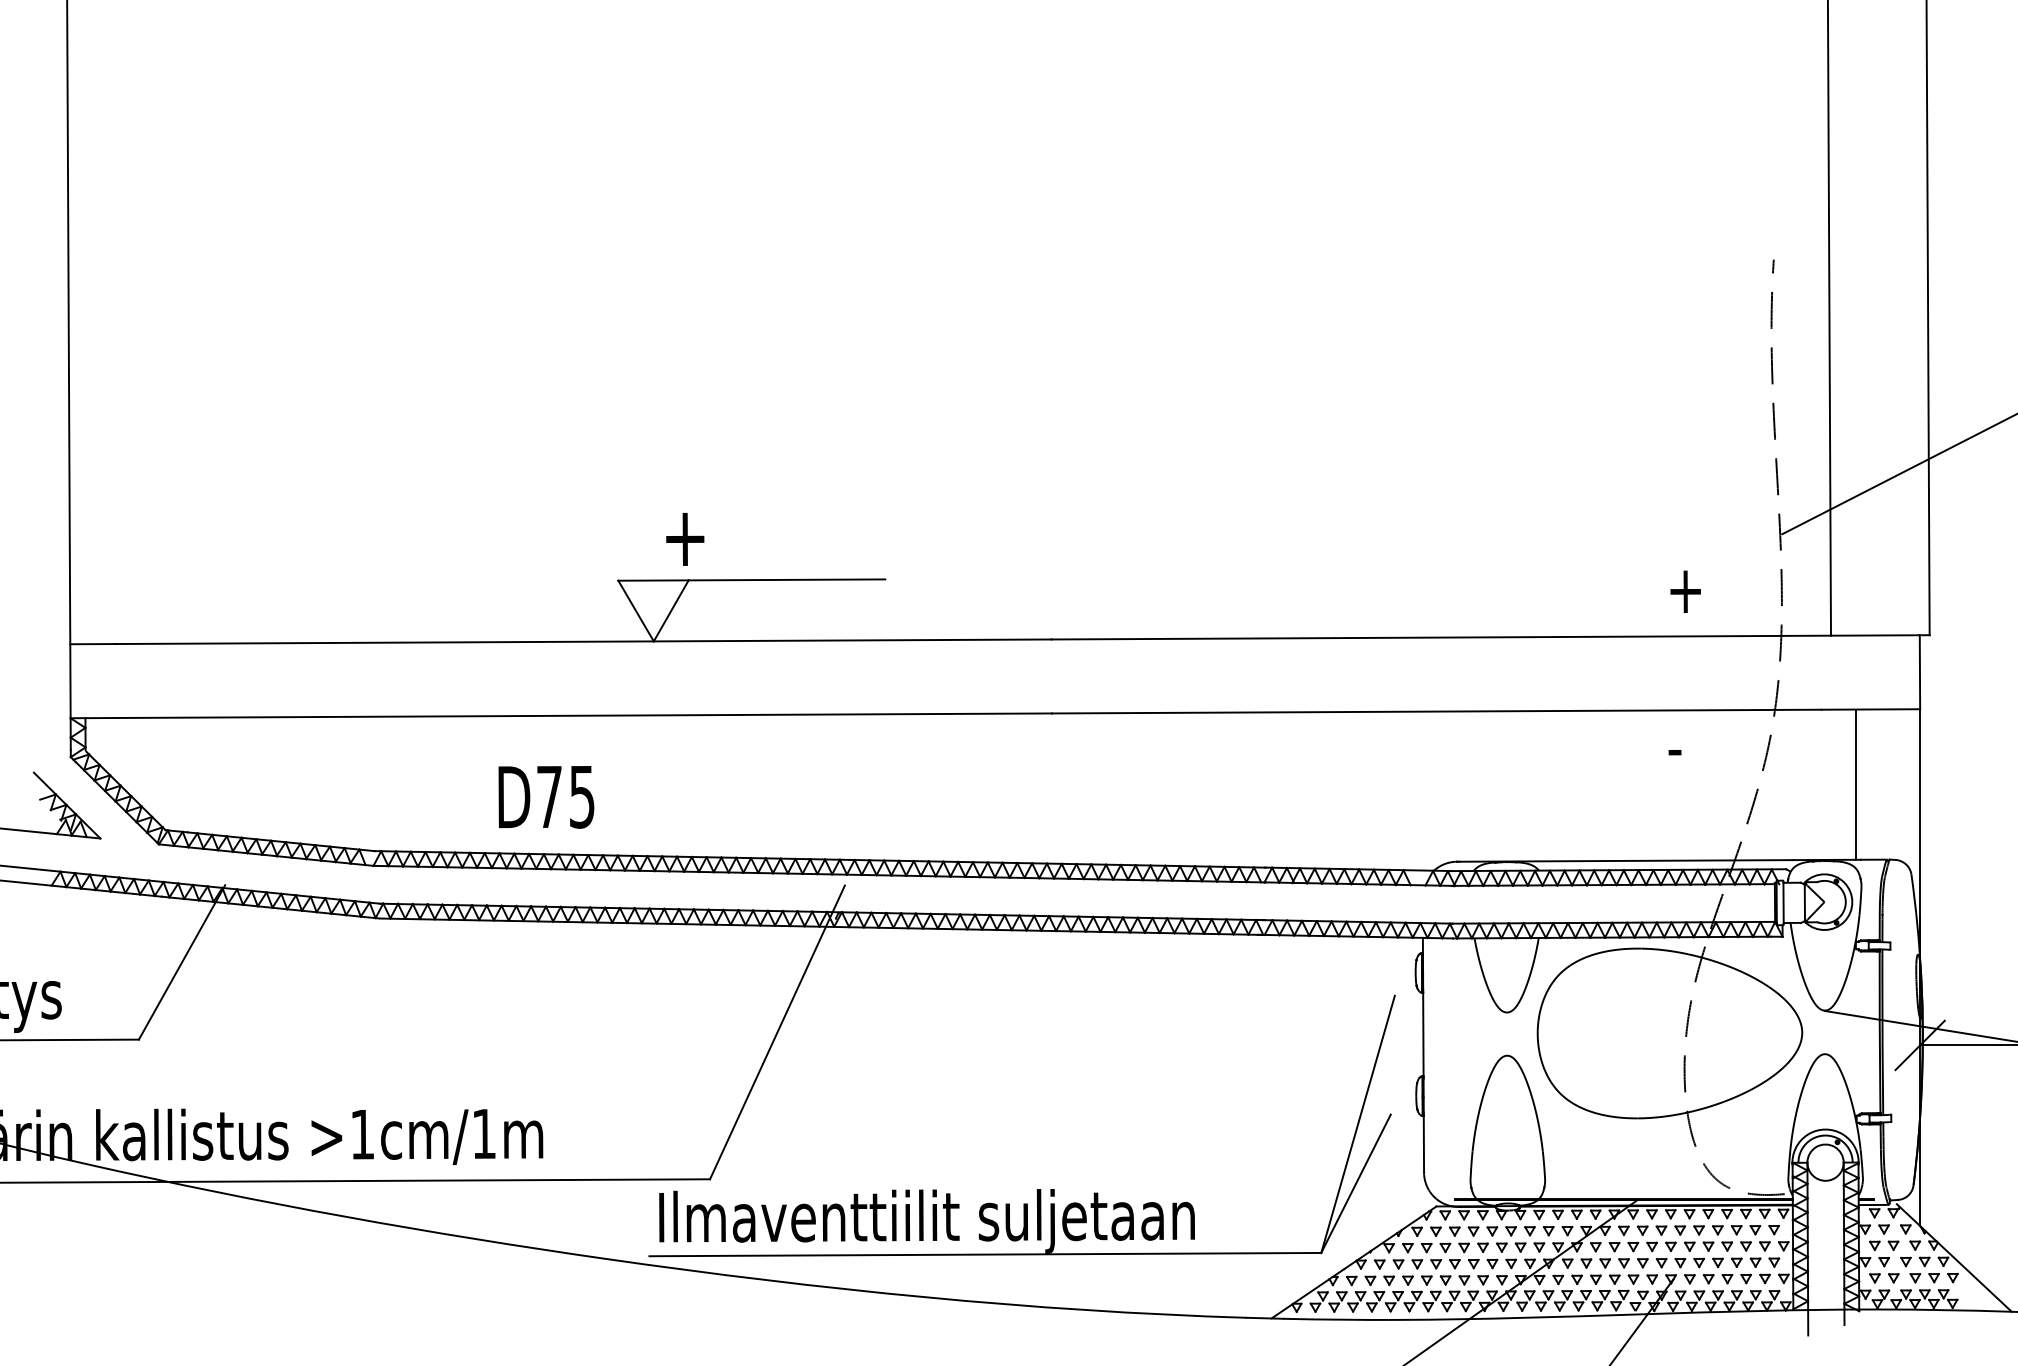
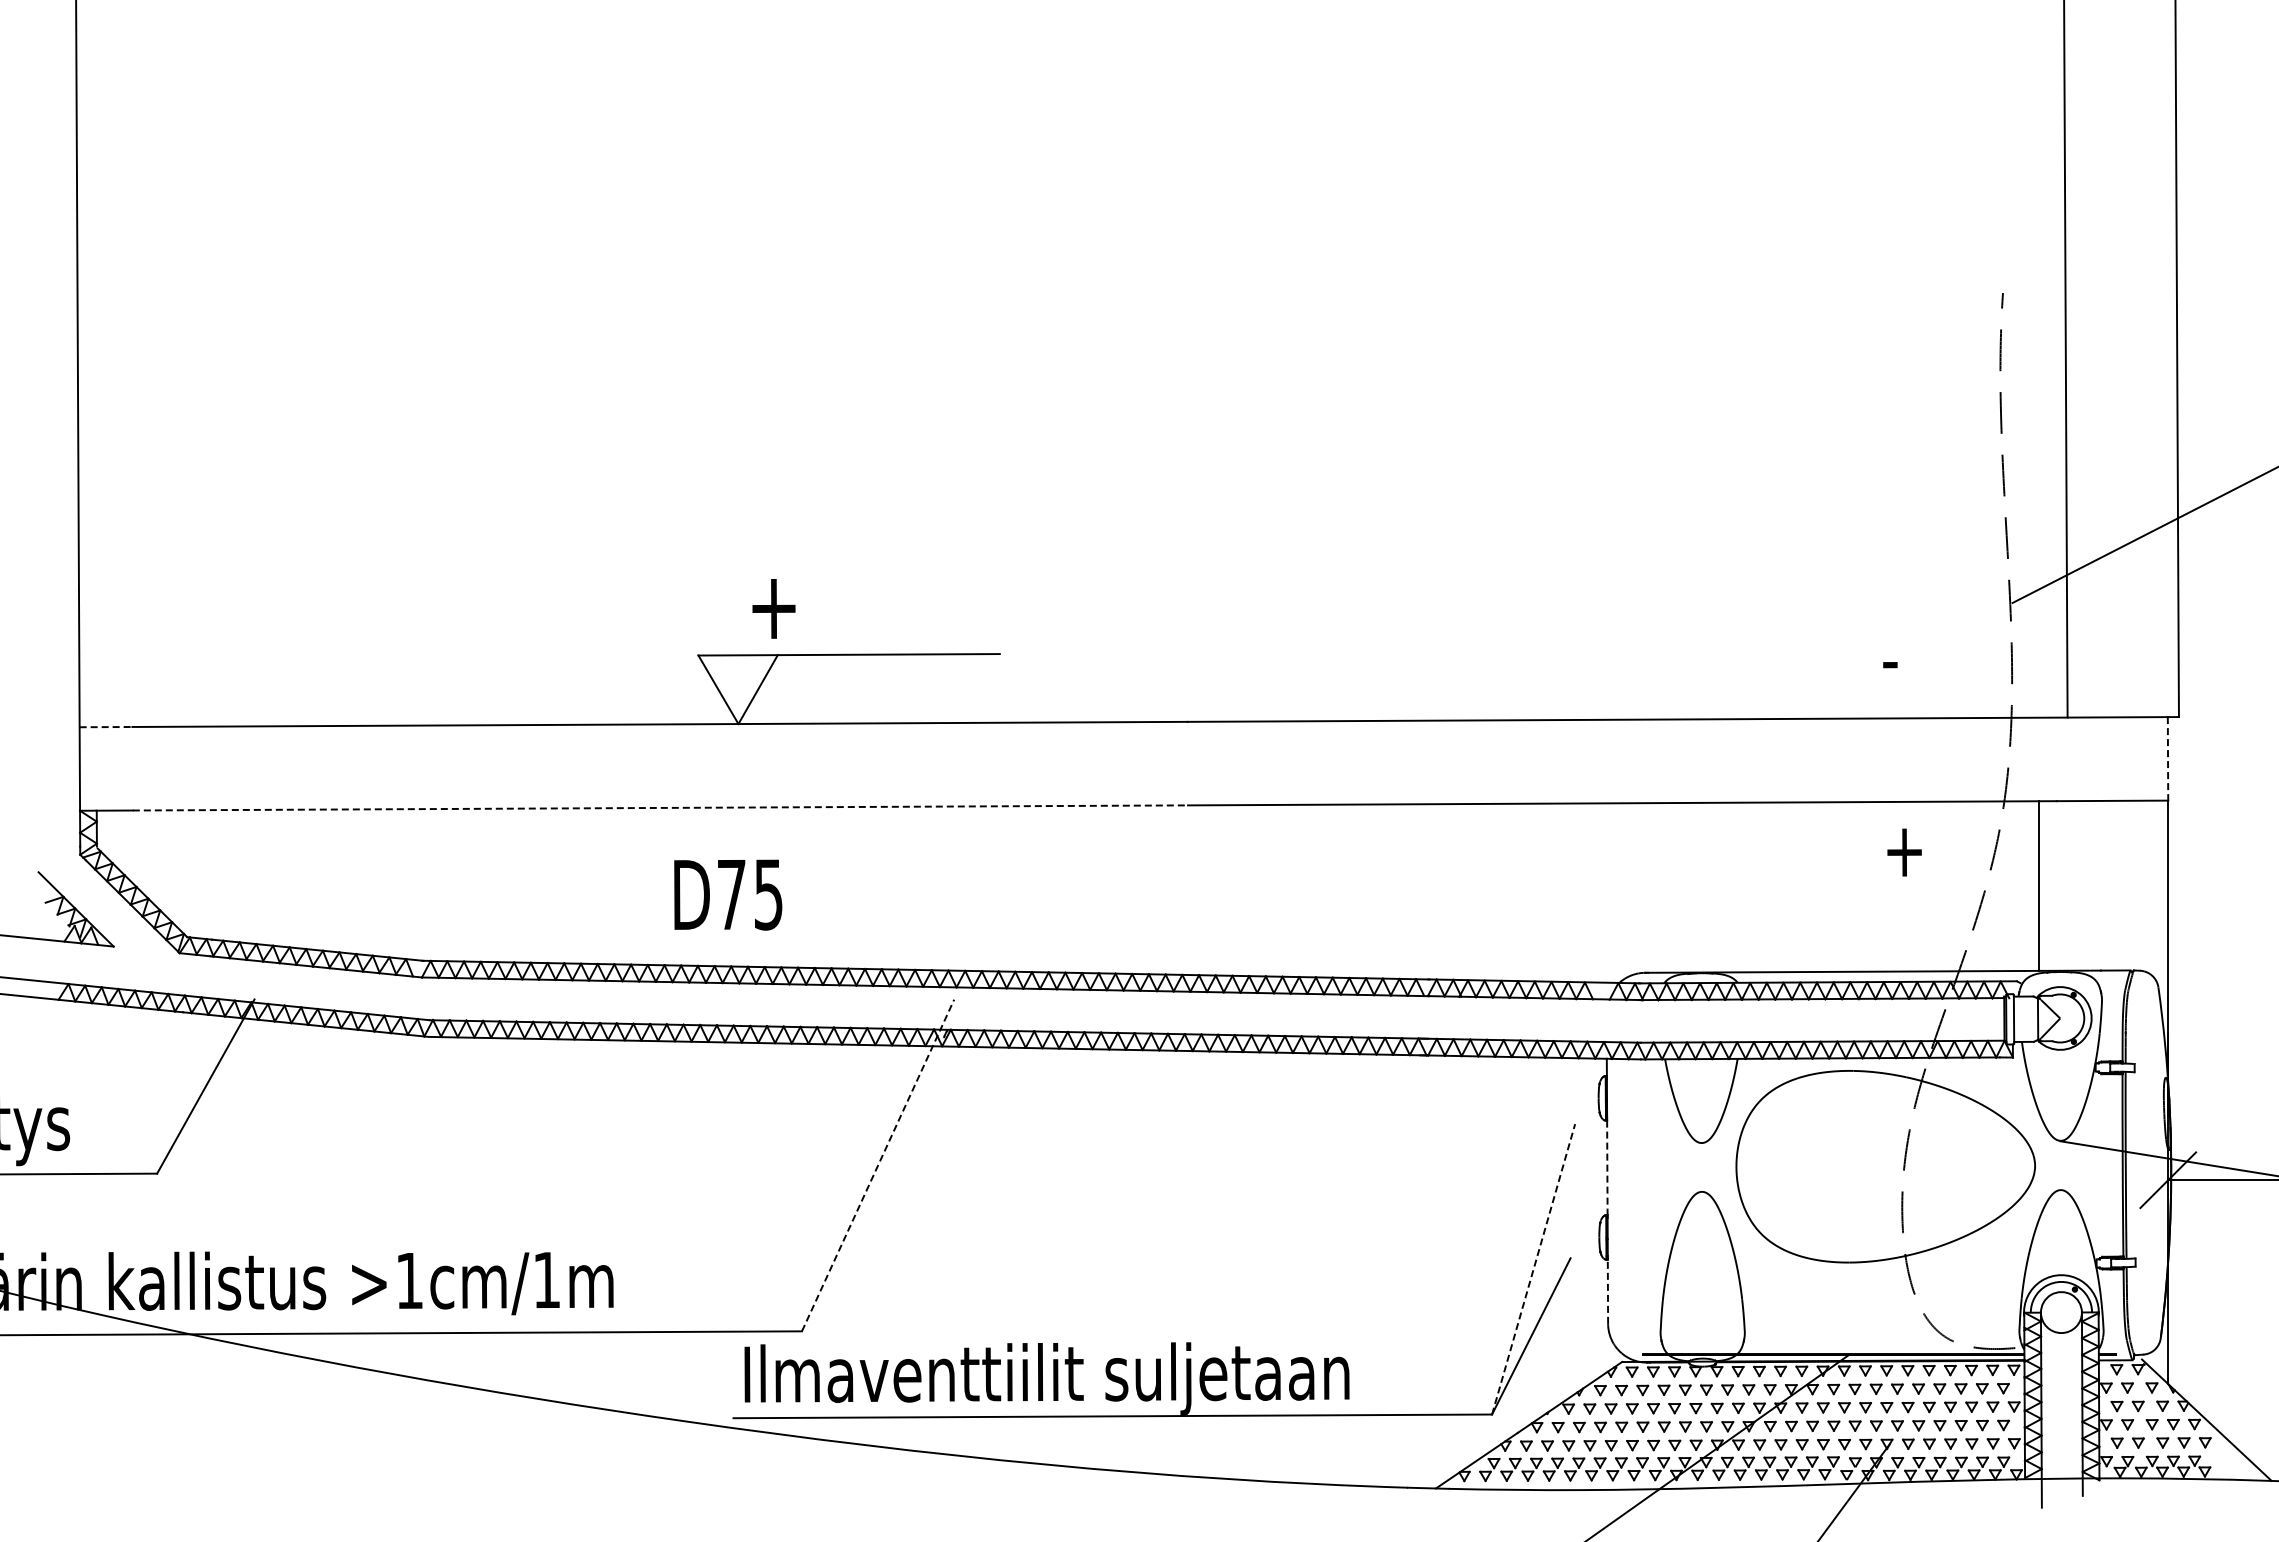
text: (1683, 591) -> (1901, 667), + -> -
line: (94, 644) -> (106, 727), solid -> dashed
line: (1920, 671) -> (2168, 758), solid -> dashed
line: (584, 715) -> (660, 807), solid -> dashed
text: (1684, 755) -> (1902, 852), - -> +
line: (1855, 784) -> (2039, 885), moved
text: (546, 796) -> (728, 894), moved
line: (777, 1032) -> (878, 1165), solid -> dashed
line: (1423, 1035) -> (1607, 1168), solid -> dashed
line: (1357, 1123) -> (1533, 1268), solid -> dashed
line: (1423, 1144) -> (1607, 1291), solid -> dashed

